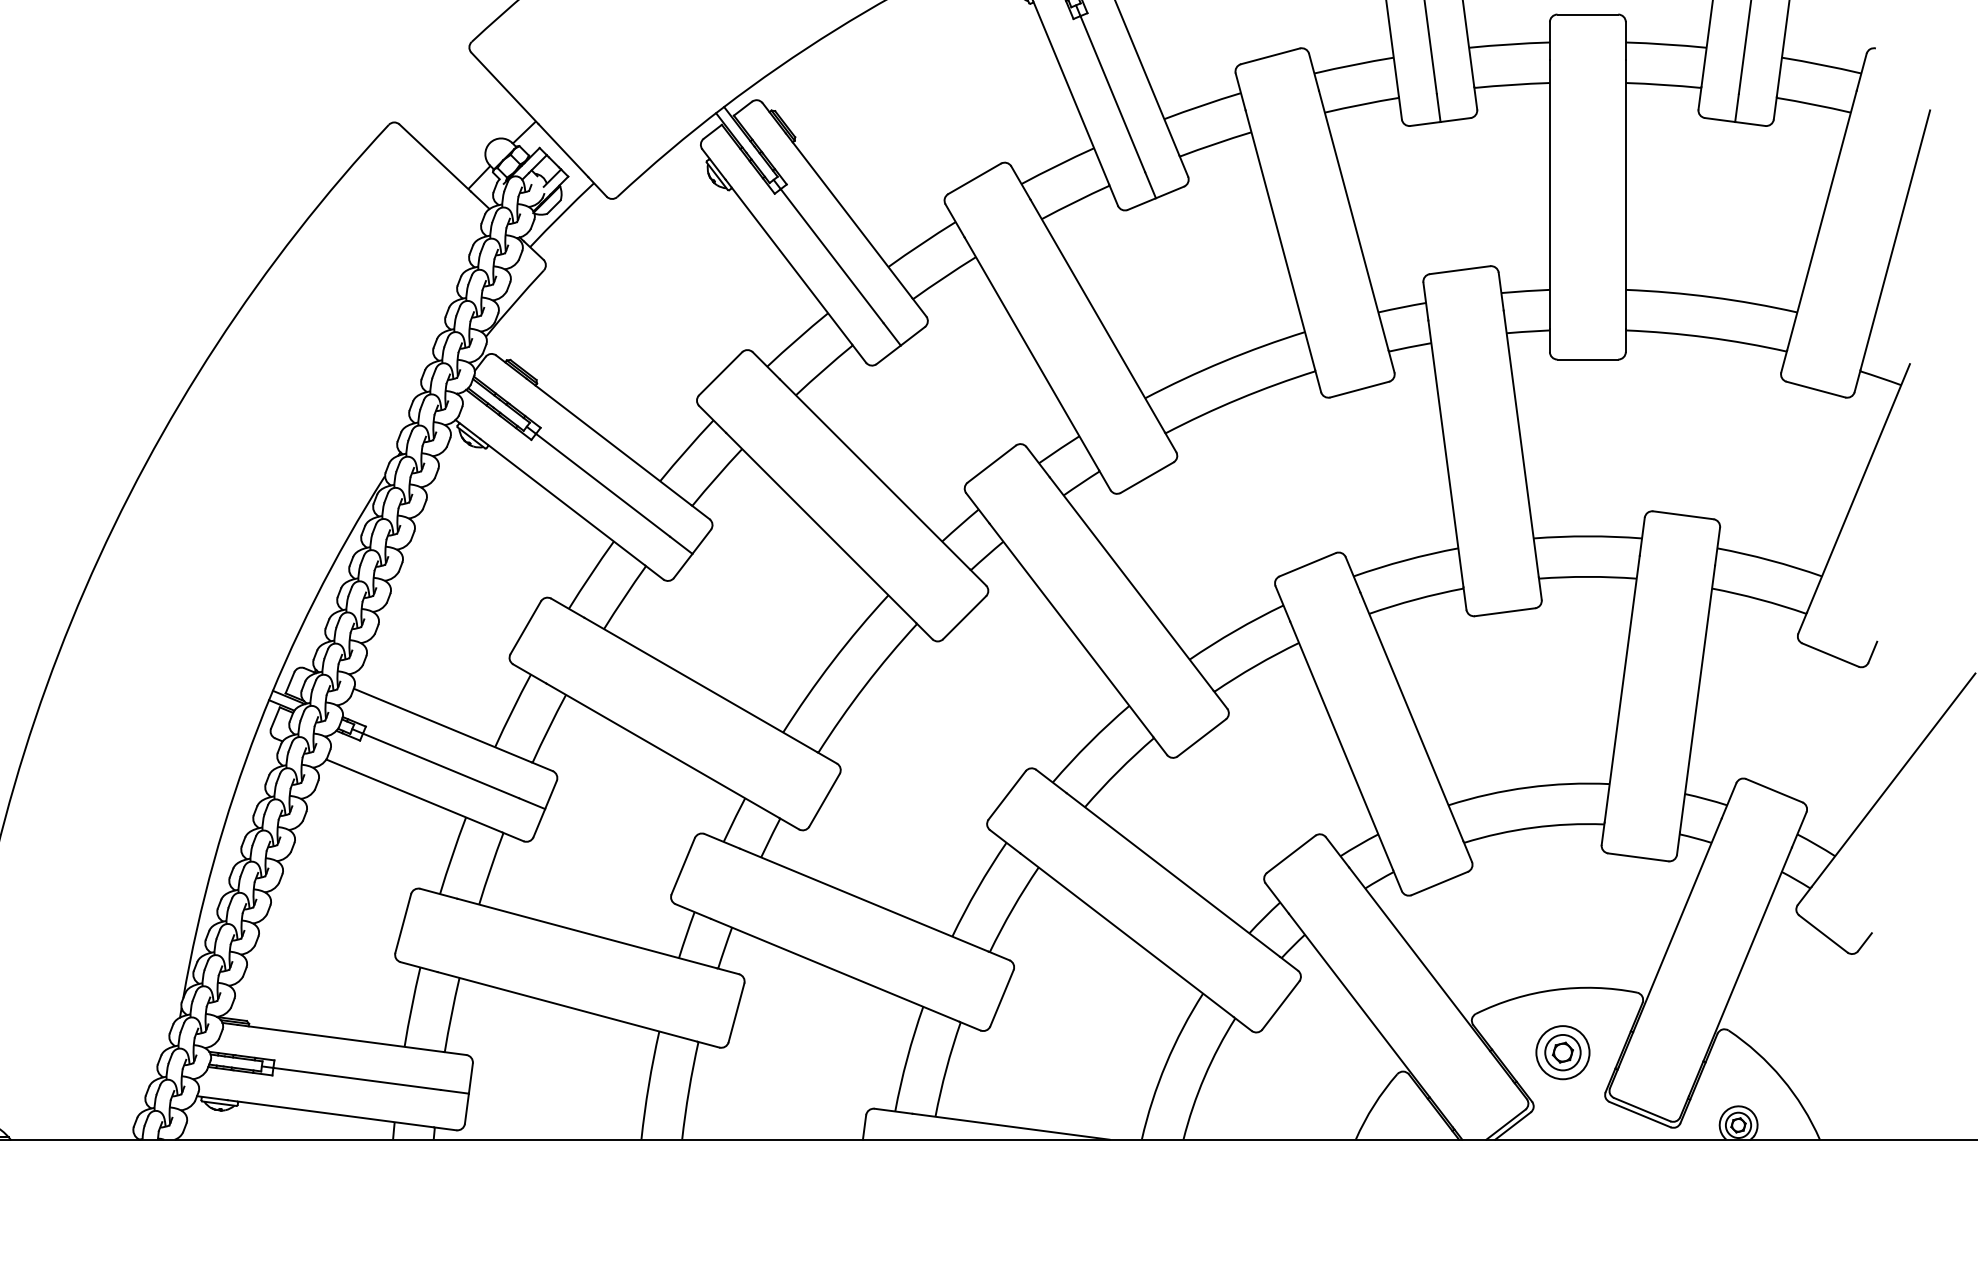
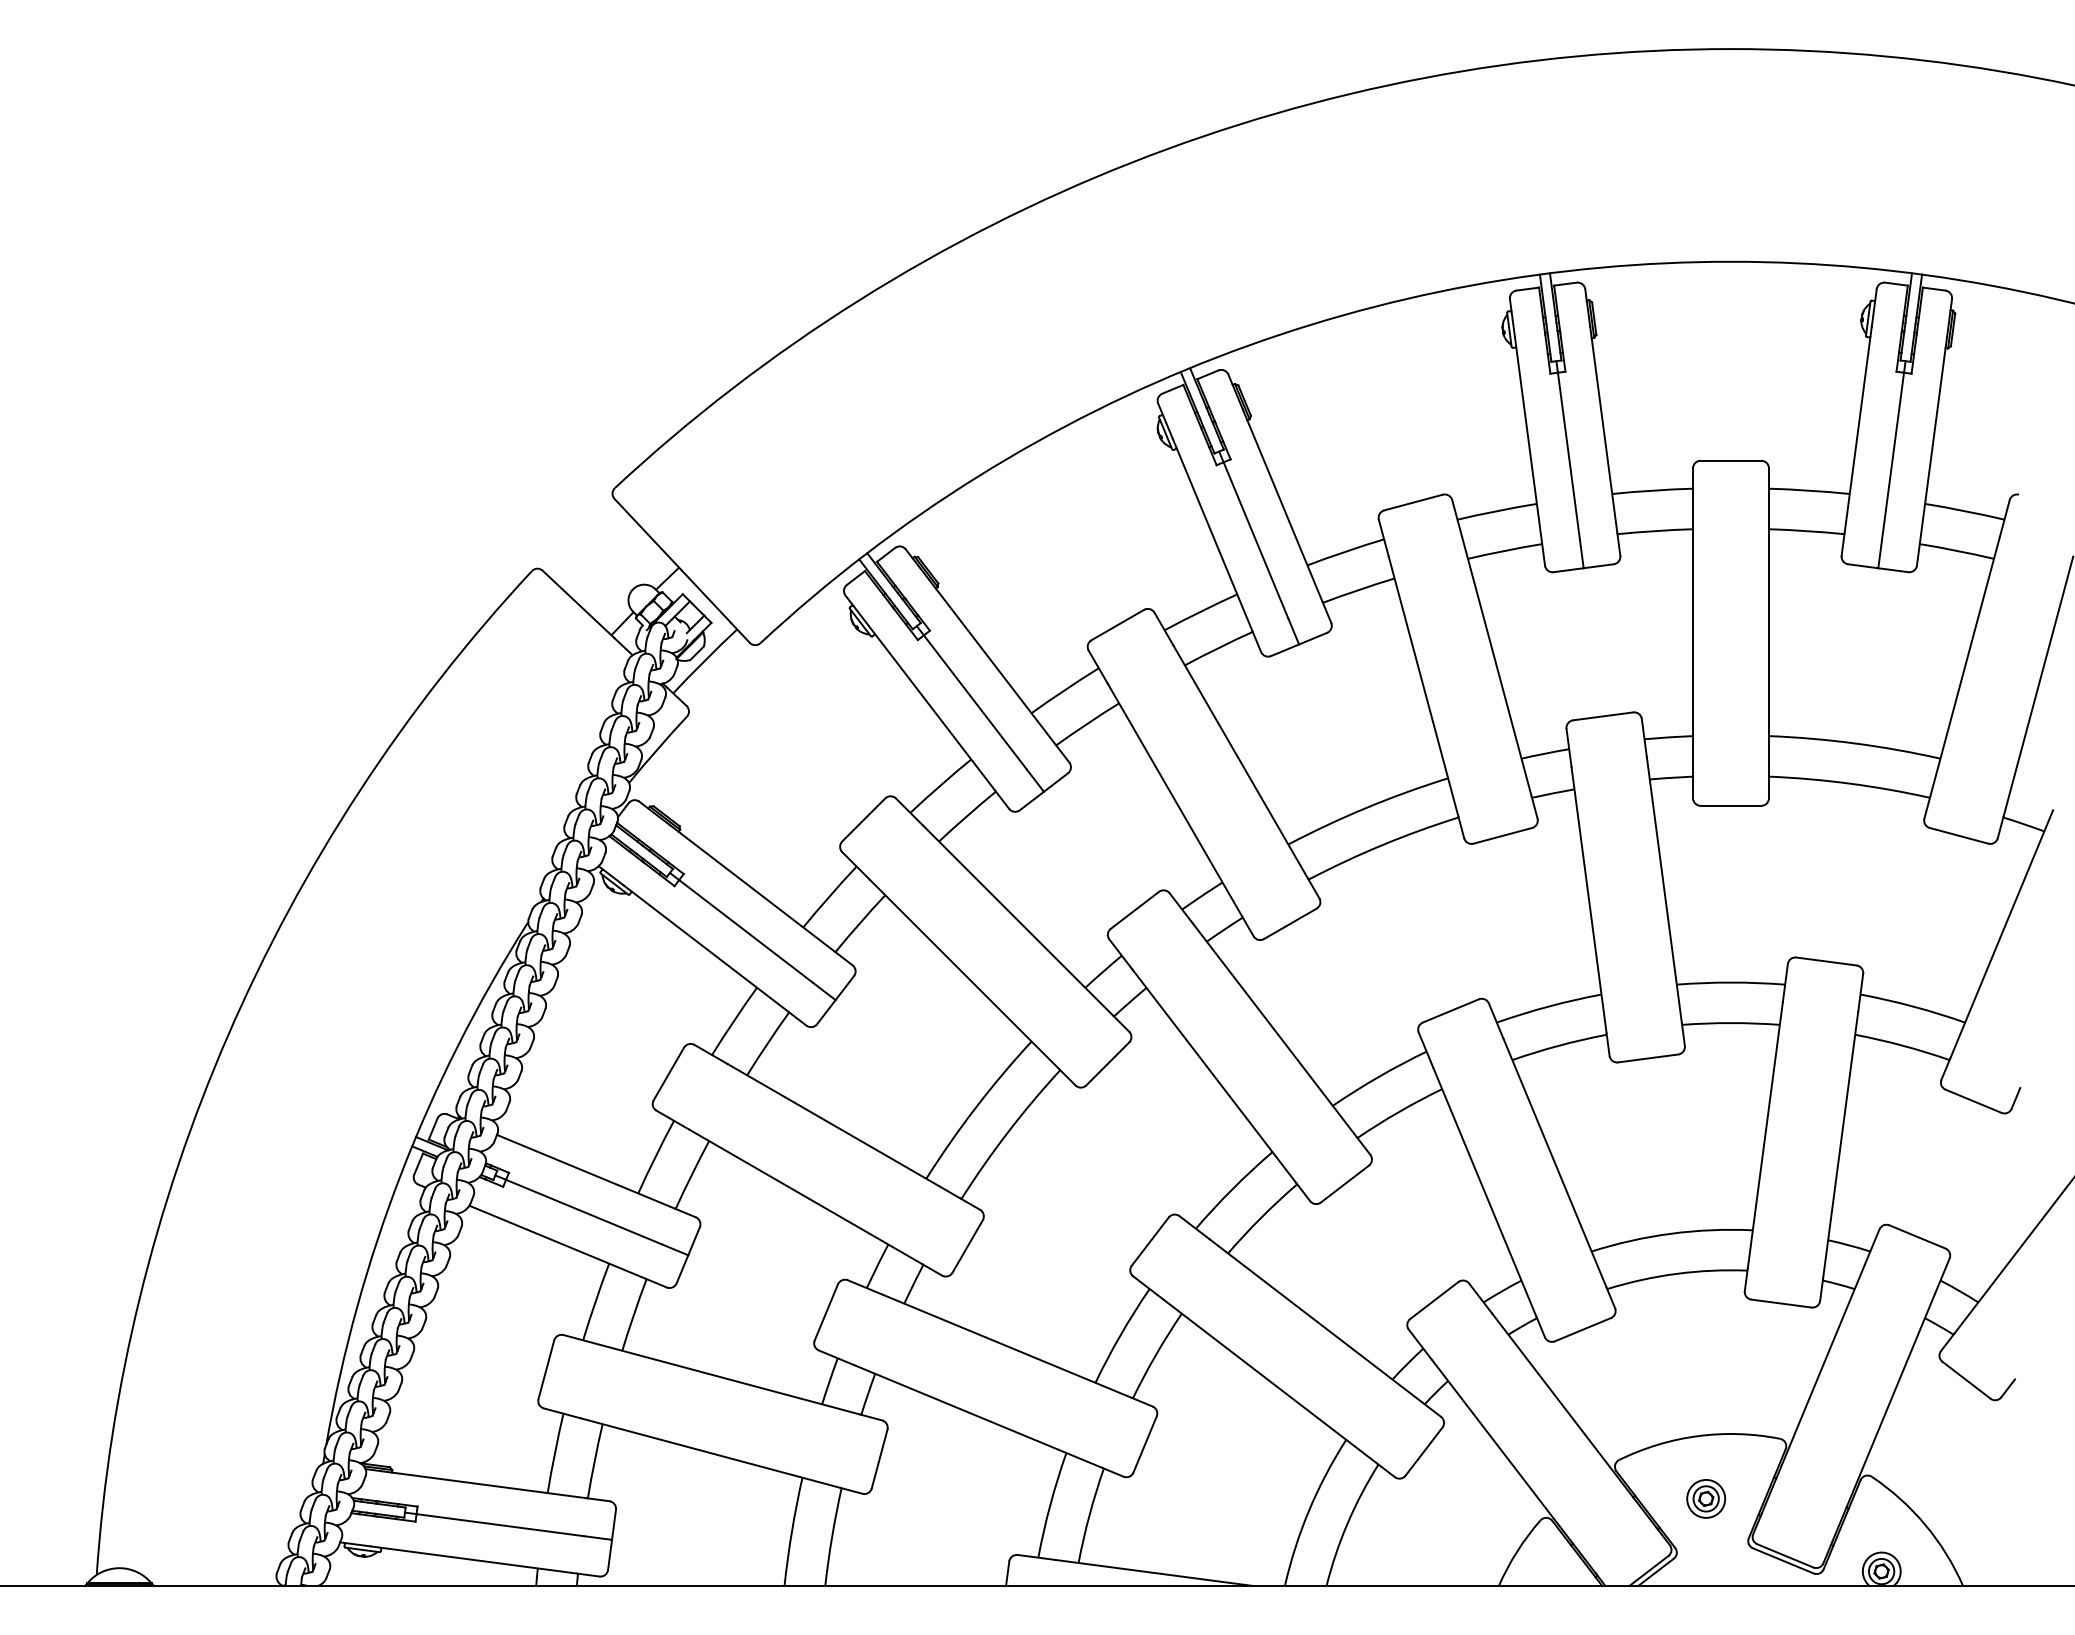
part: (1563, 1052) -> (1706, 1498), size x0.71

